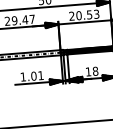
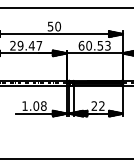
text: (71, 15) -> (81, 45), 20.53 -> 60.53
text: (91, 71) -> (97, 105), 18 -> 22
text: (40, 75) -> (43, 105), 1.01 -> 1.08

